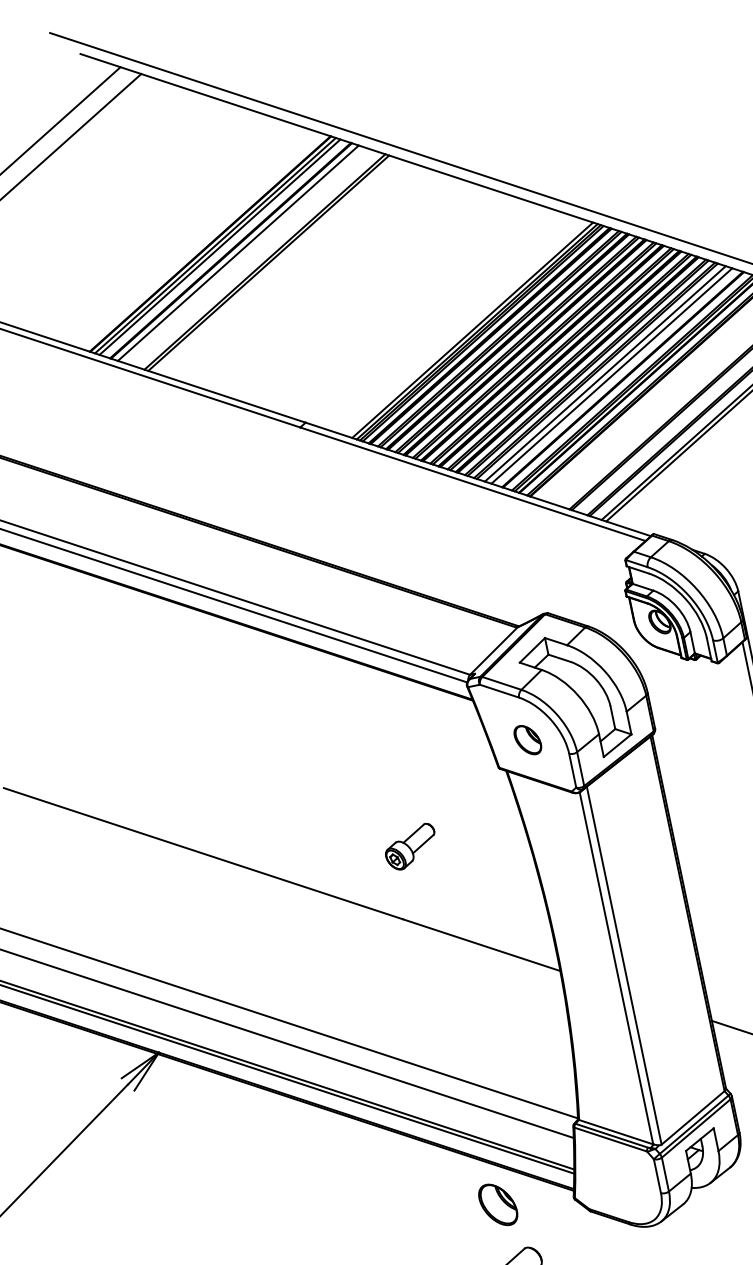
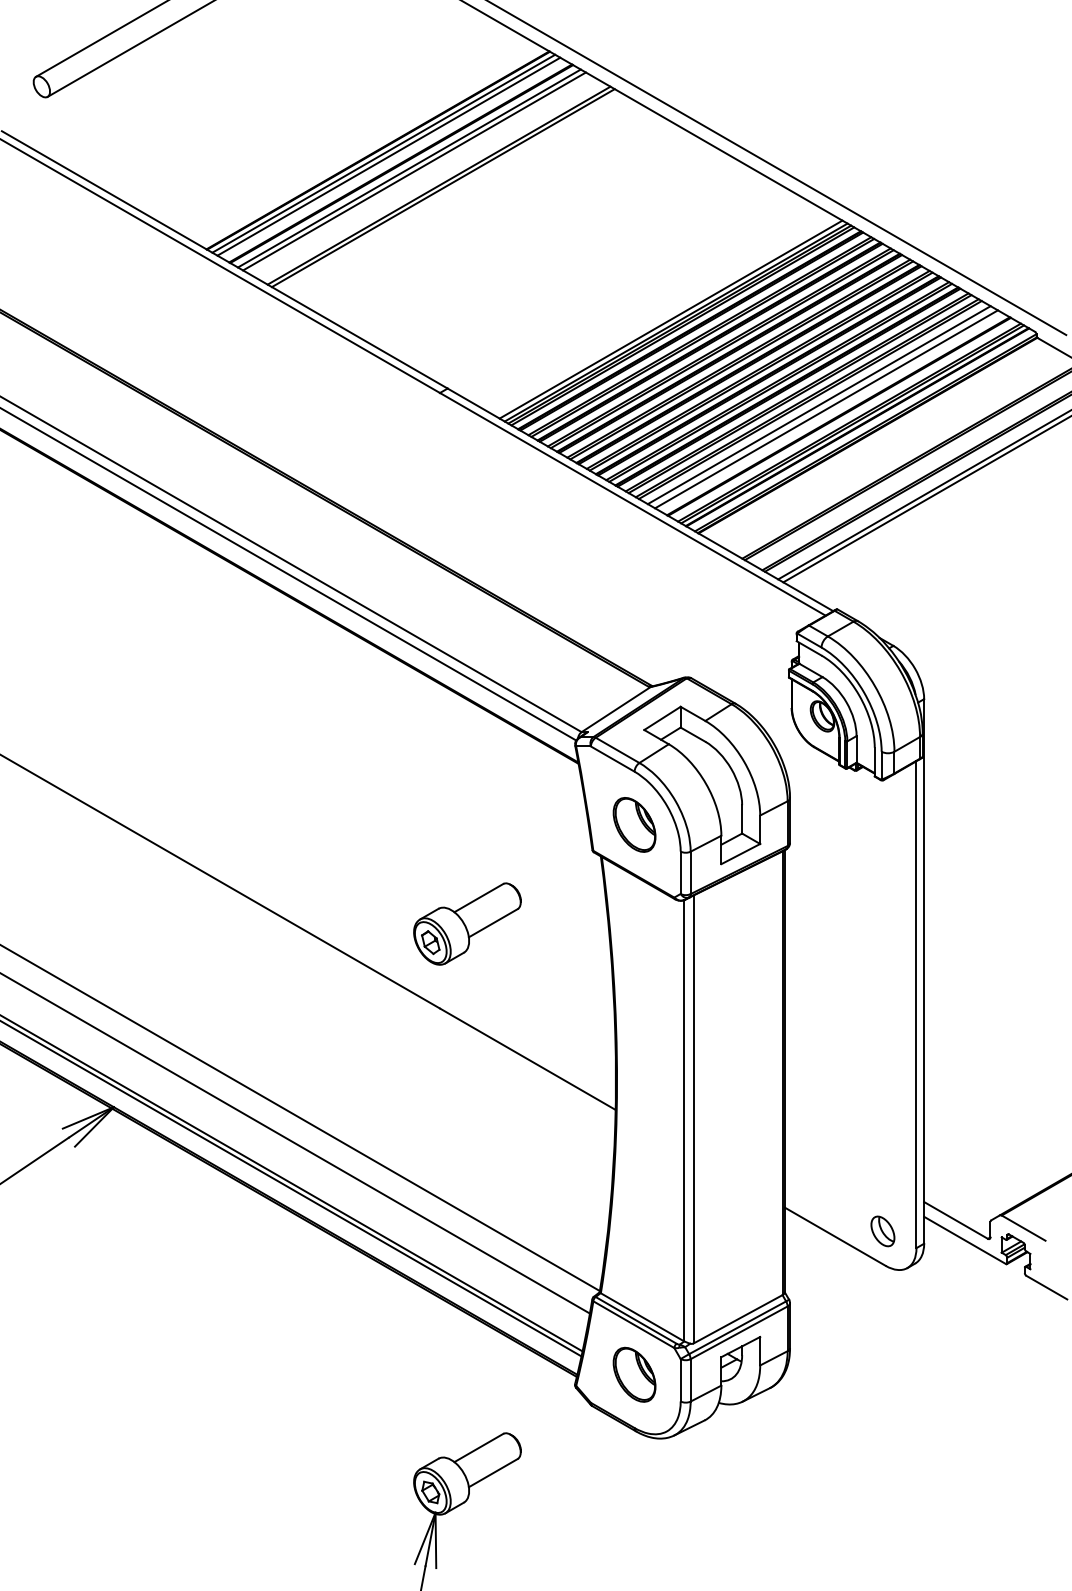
line: (242, 254) -> (414, 171), added
part: (527, 739) -> (634, 824), size x1.43
part: (410, 846) -> (467, 923), size x1.67
part: (498, 1204) -> (634, 1374), moved

